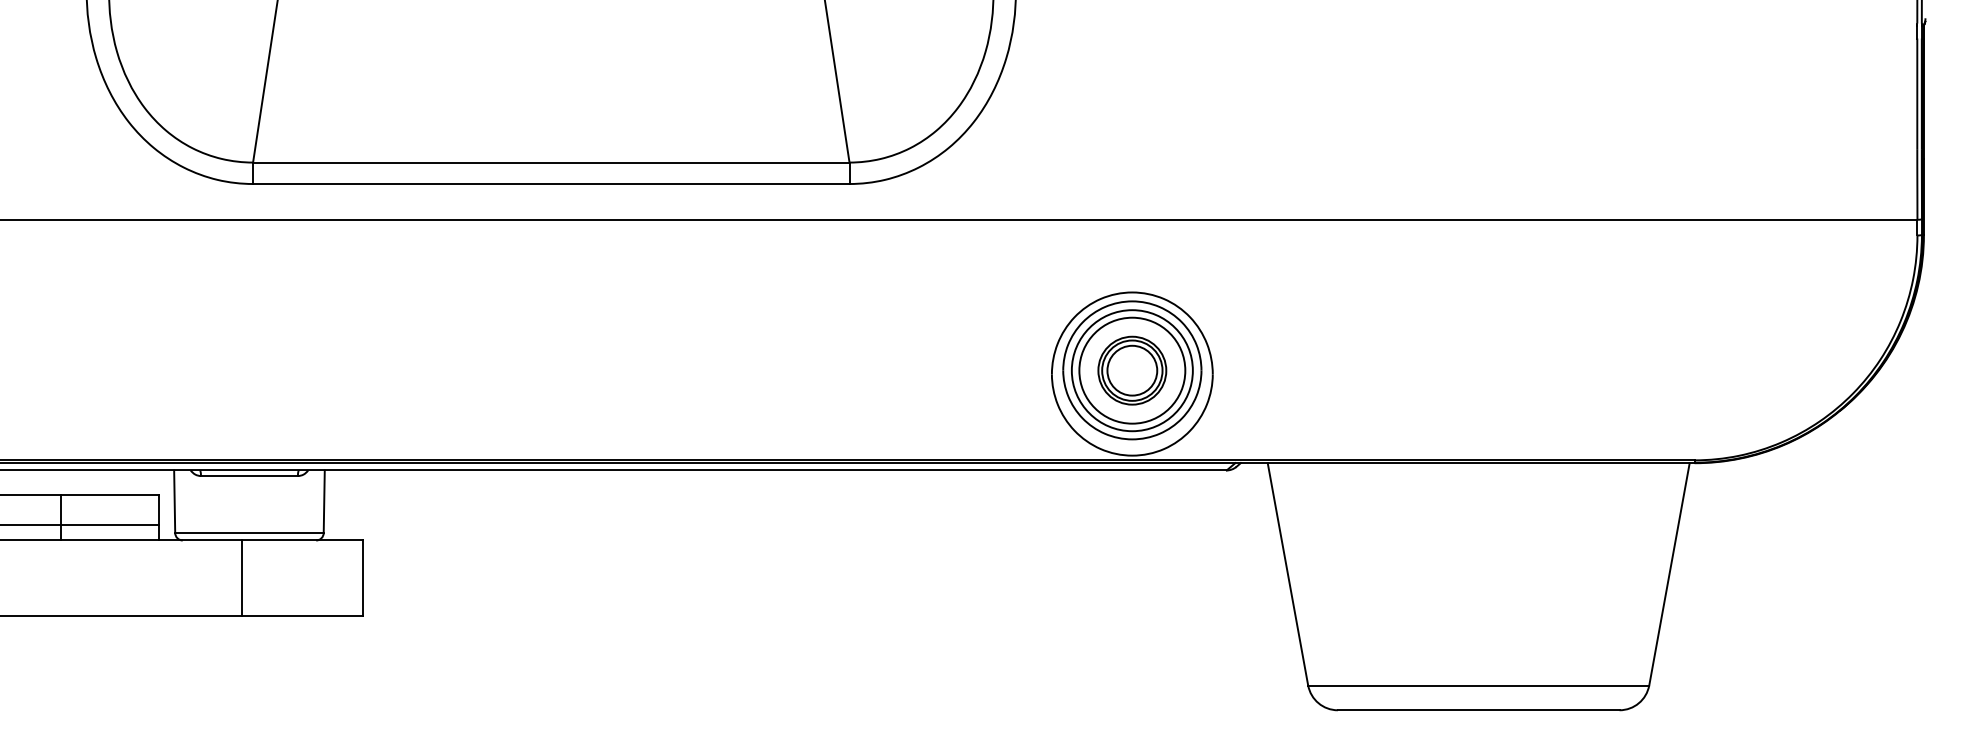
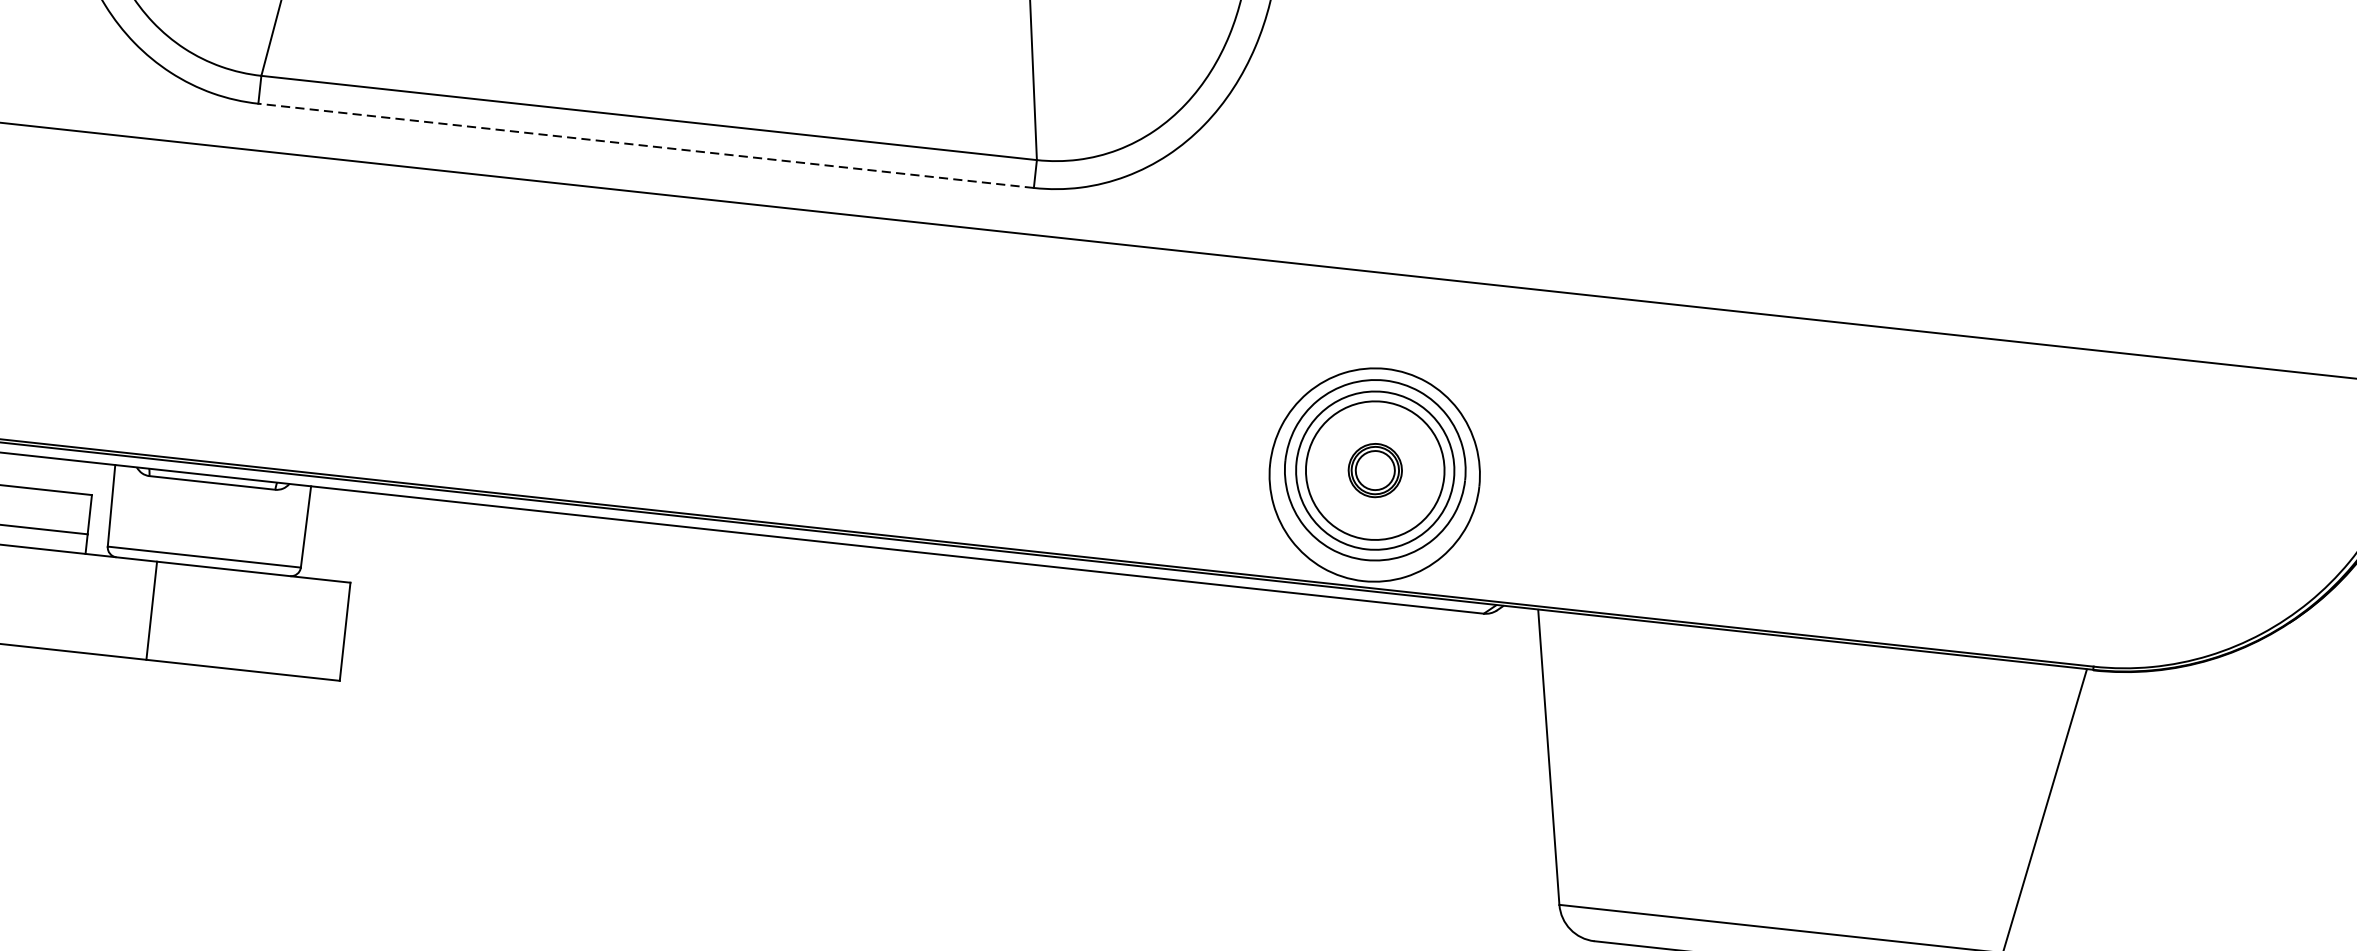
line: (550, 184) -> (644, 146), solid -> dashed
part: (1132, 370) -> (1375, 470), size x0.6
line: (241, 577) -> (151, 609), moved

